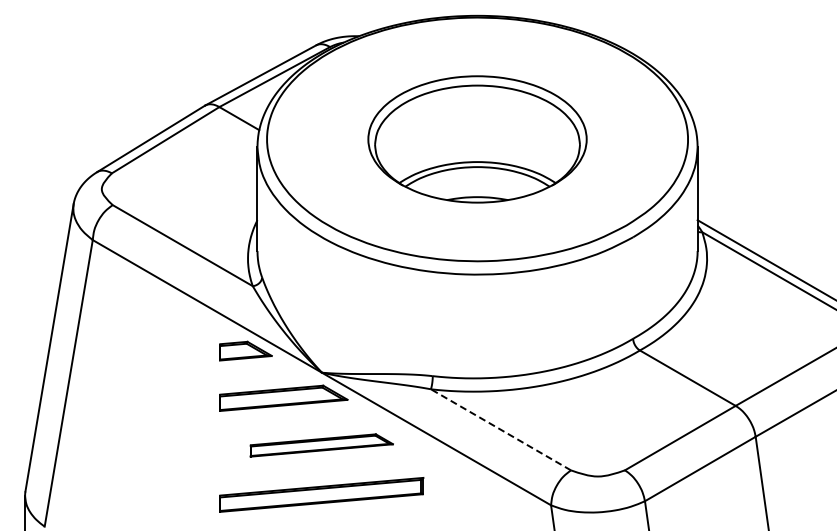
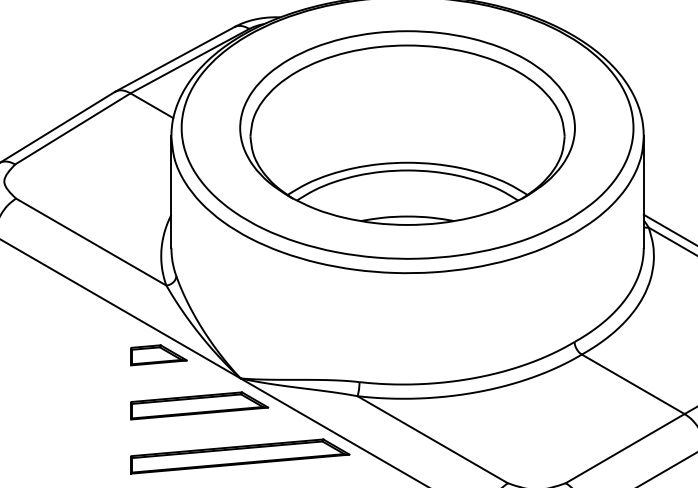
part: (477, 139) -> (407, 128), size x1.43
line: (500, 429) -> (432, 439), dashed -> solid
part: (321, 445) -> (240, 456), size x1.43

